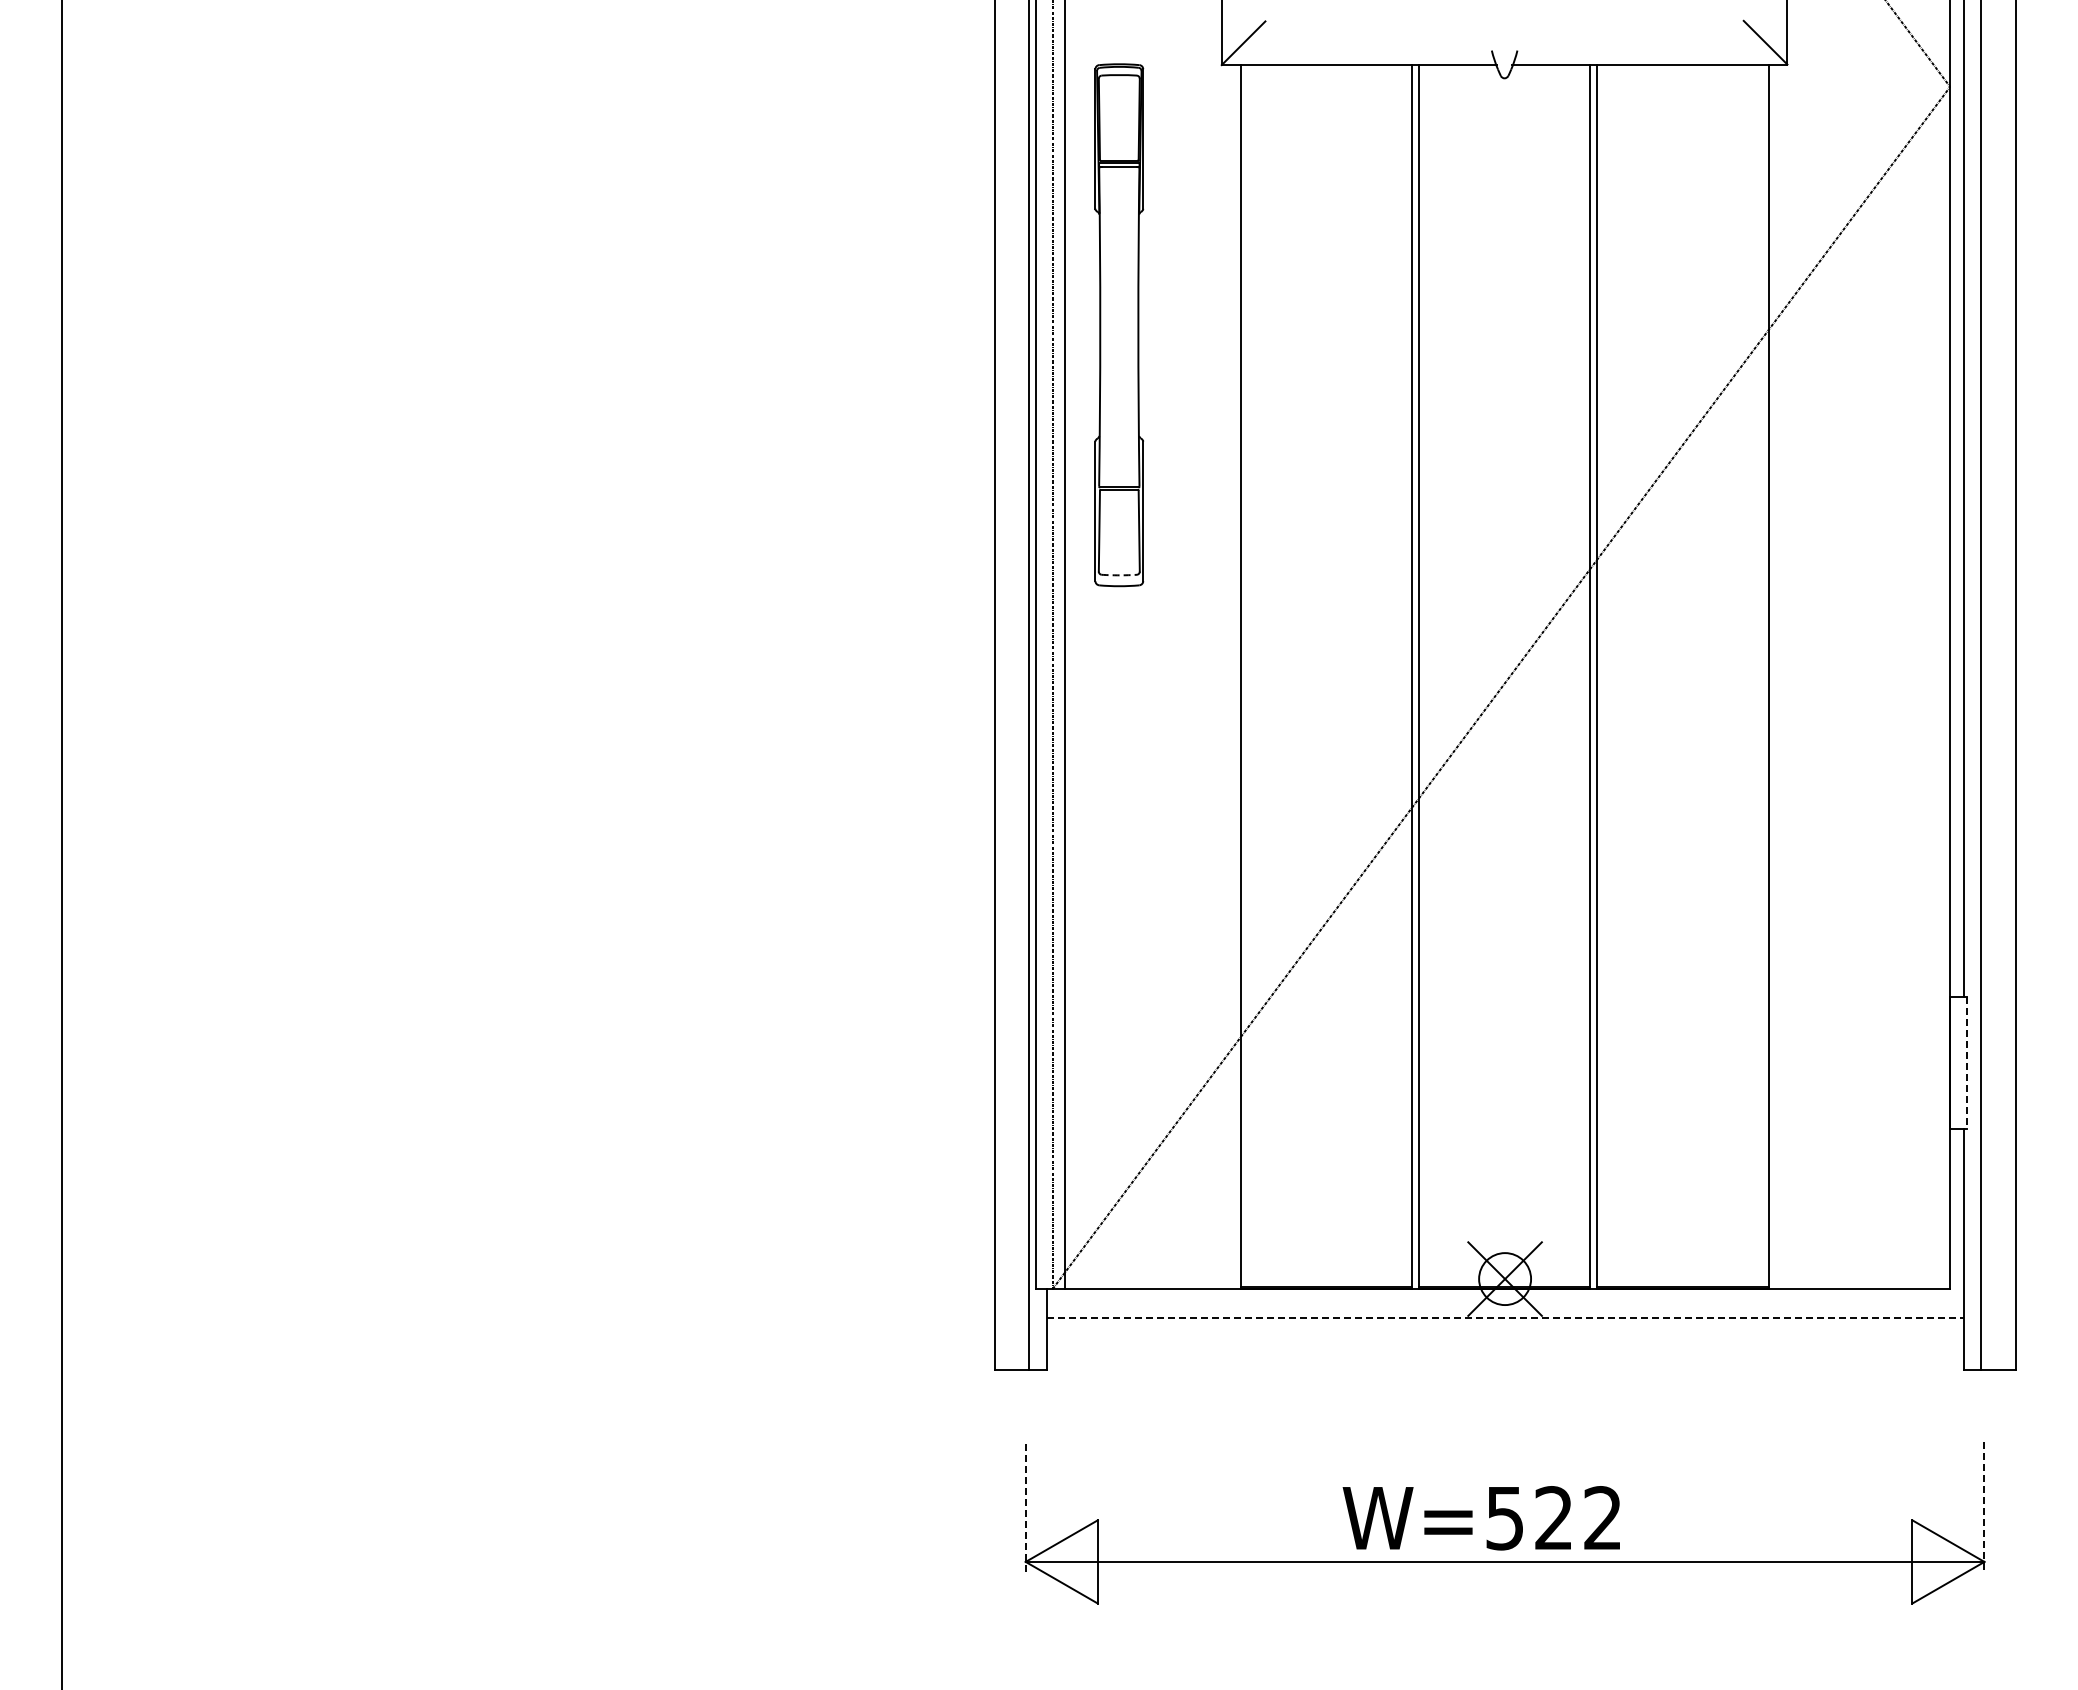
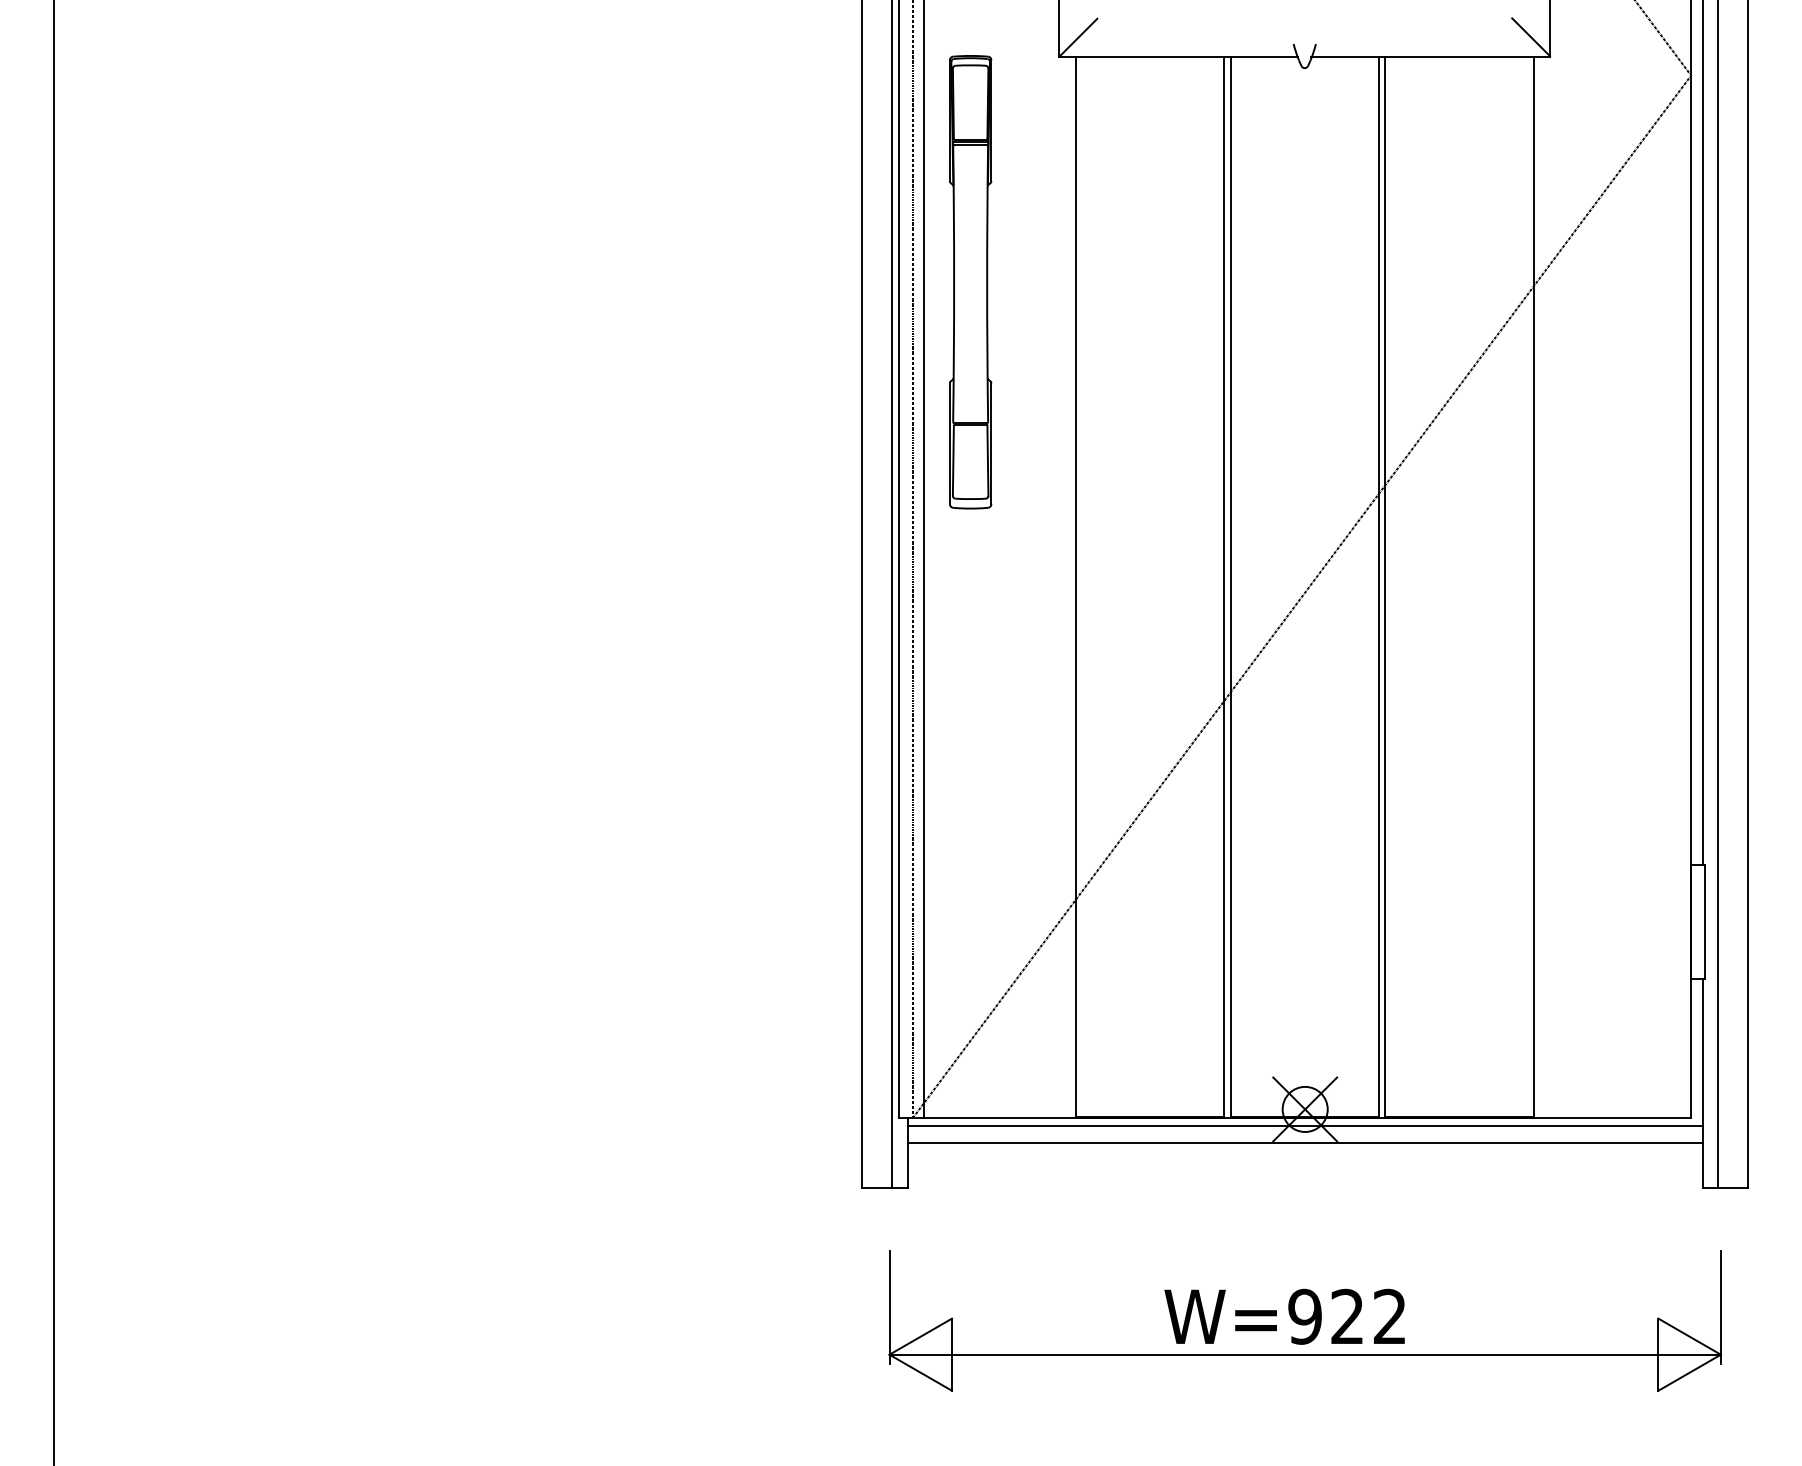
arc: (1119, 575) -> (970, 499), dashed -> solid
line: (1966, 1063) -> (1705, 922), dashed -> solid
line: (1504, 1297) -> (1304, 1125), added
line: (1505, 1317) -> (1305, 1142), dashed -> solid
line: (1025, 1507) -> (889, 1307), dashed -> solid
line: (1984, 1507) -> (1720, 1307), dashed -> solid
text: (1504, 1518) -> (1304, 1317), W=522 -> W=922

